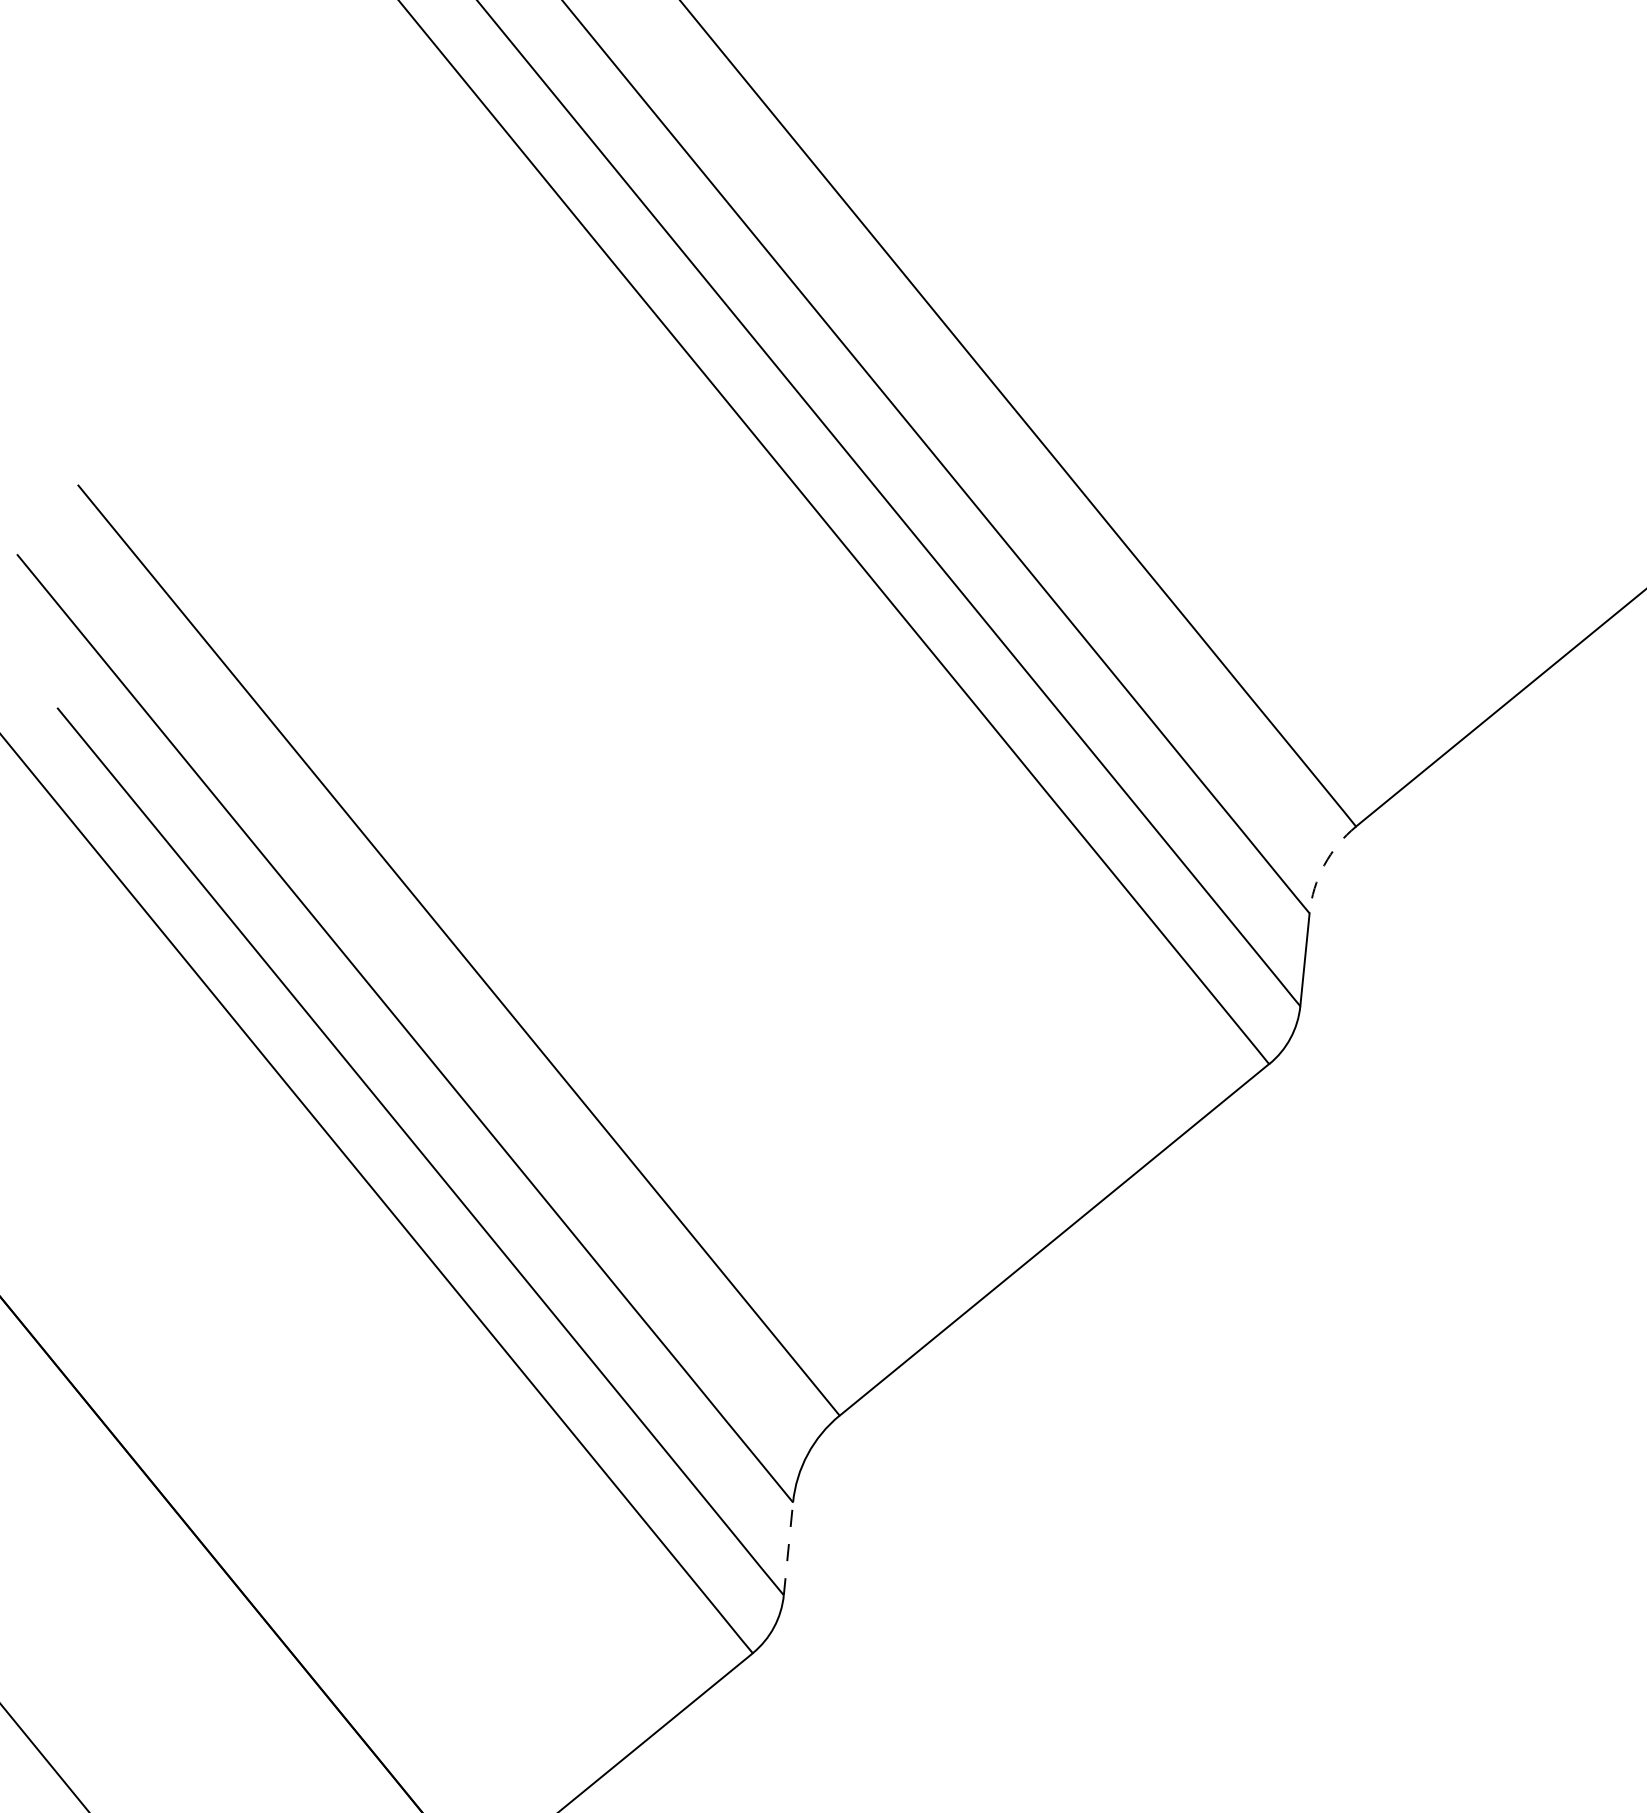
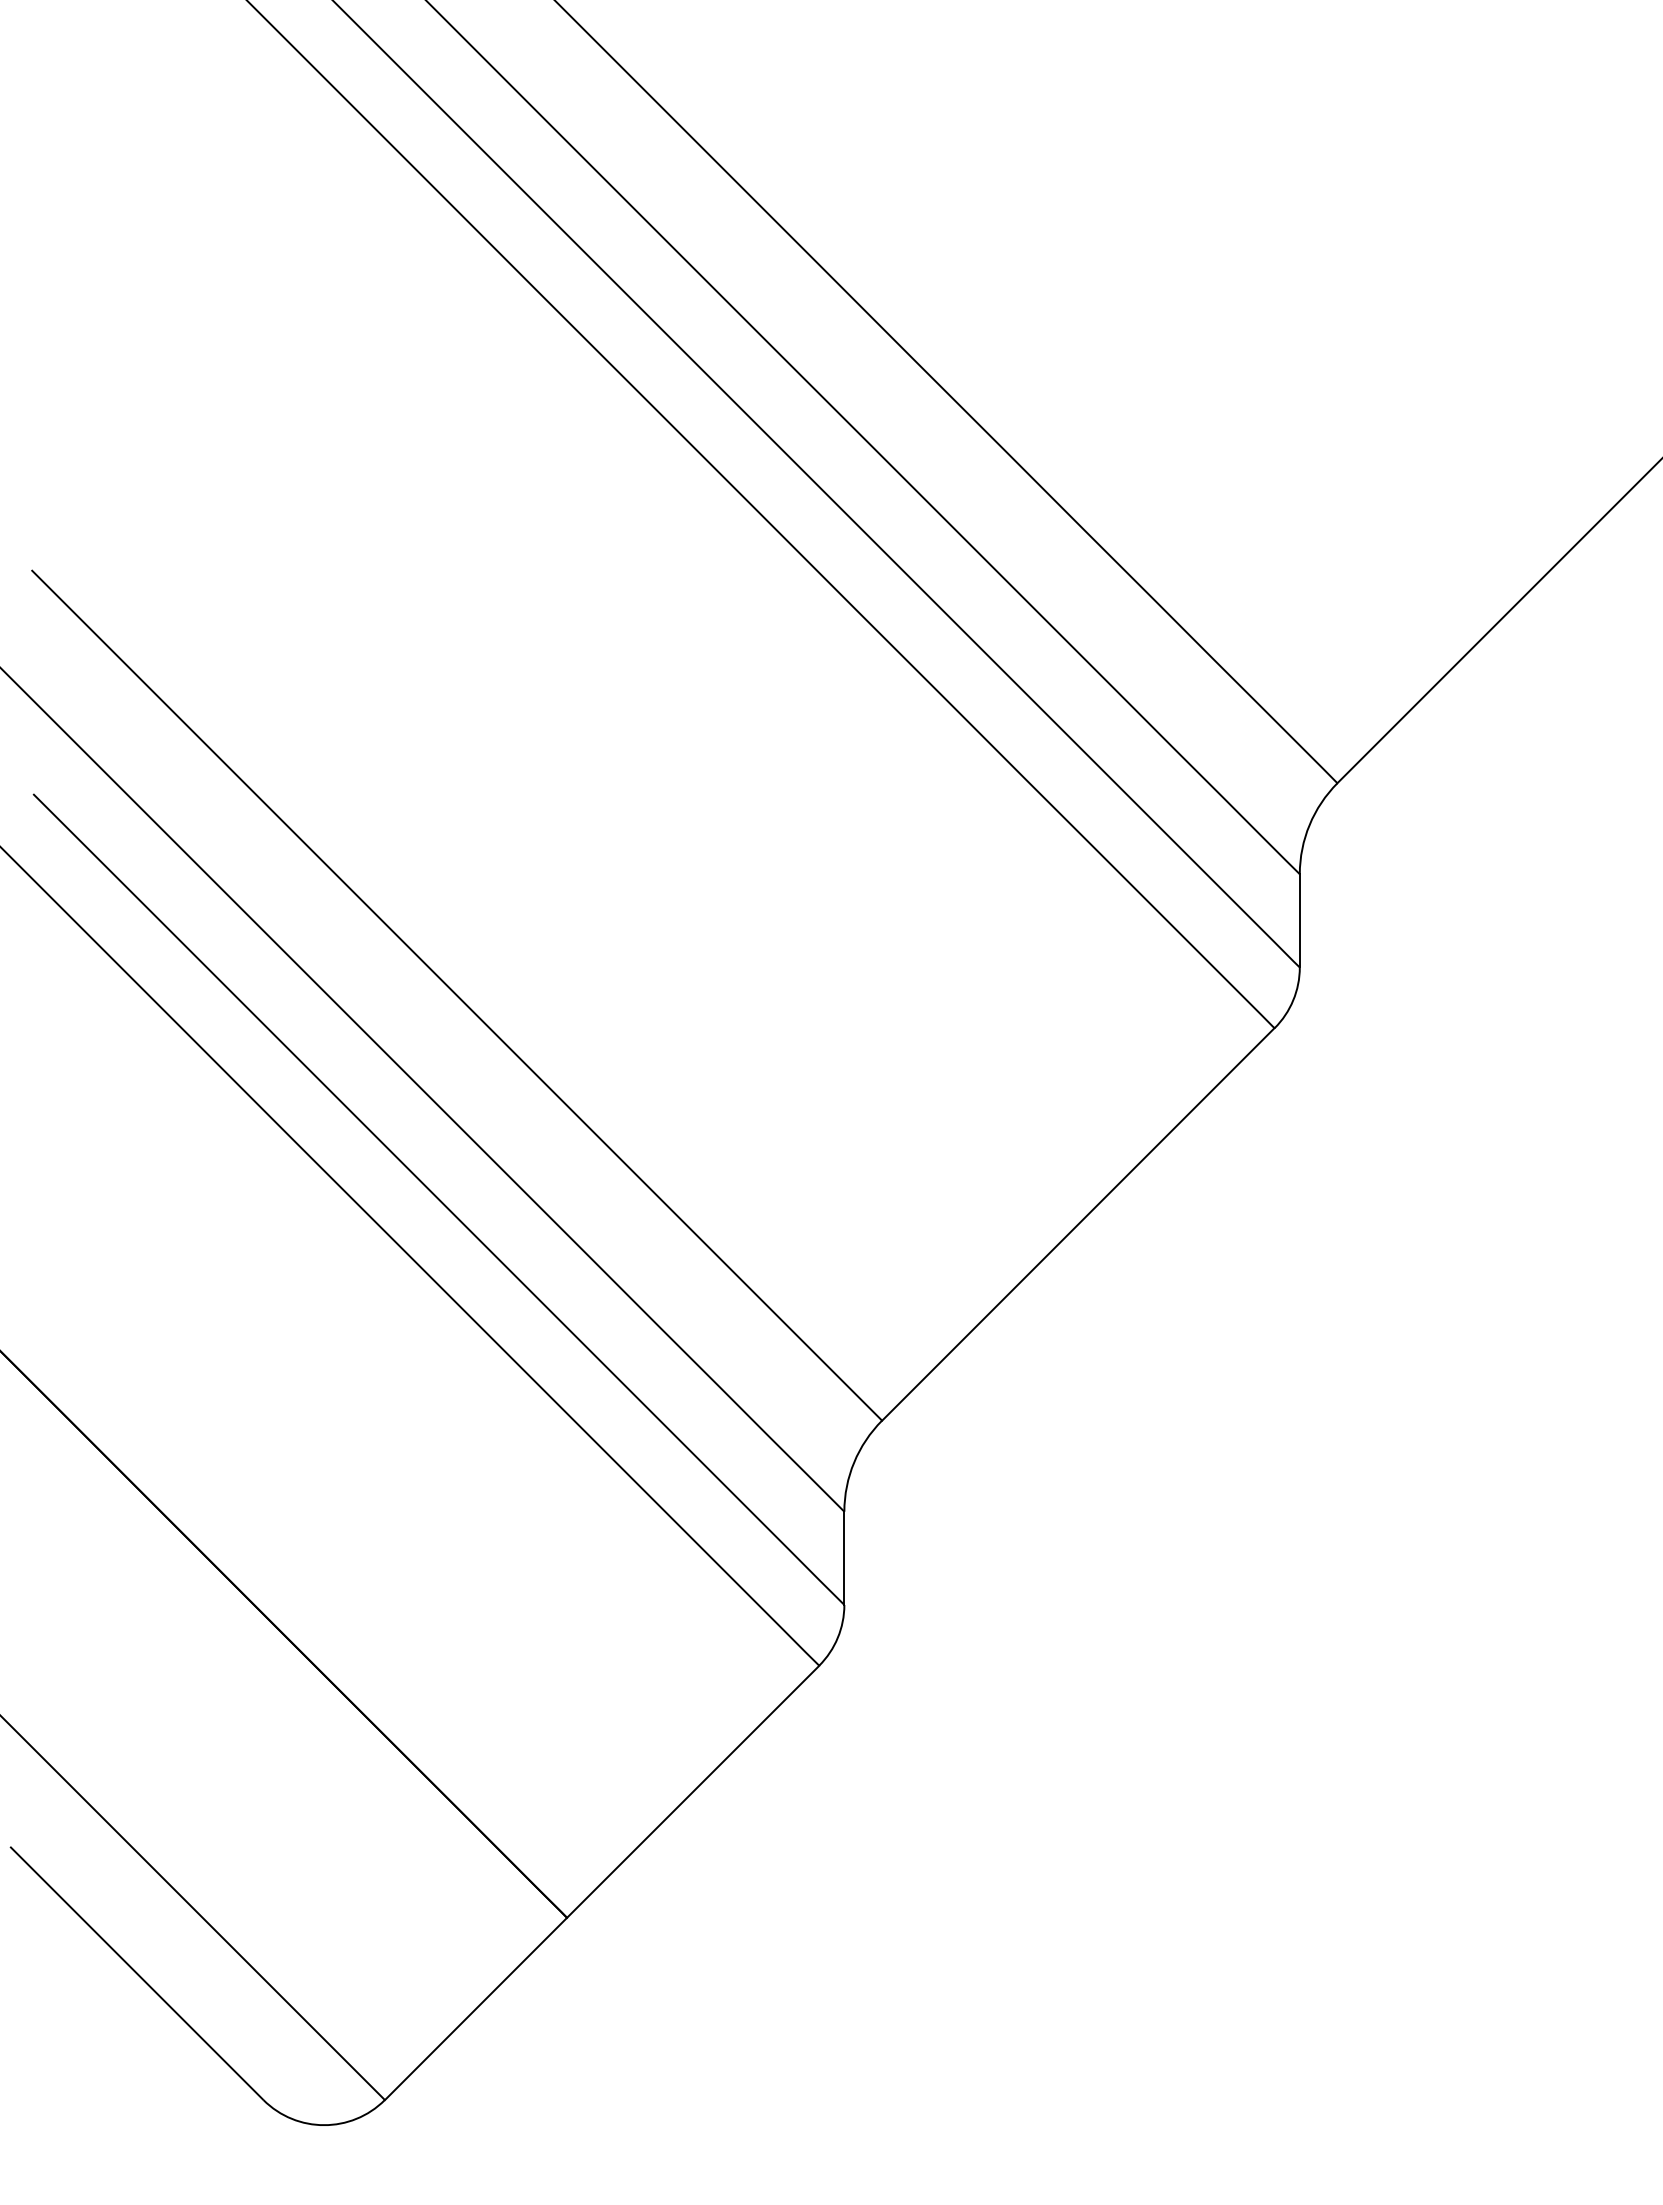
arc: (1324, 864) -> (1309, 824), dashed -> solid
line: (788, 1549) -> (844, 1558), dashed -> solid

